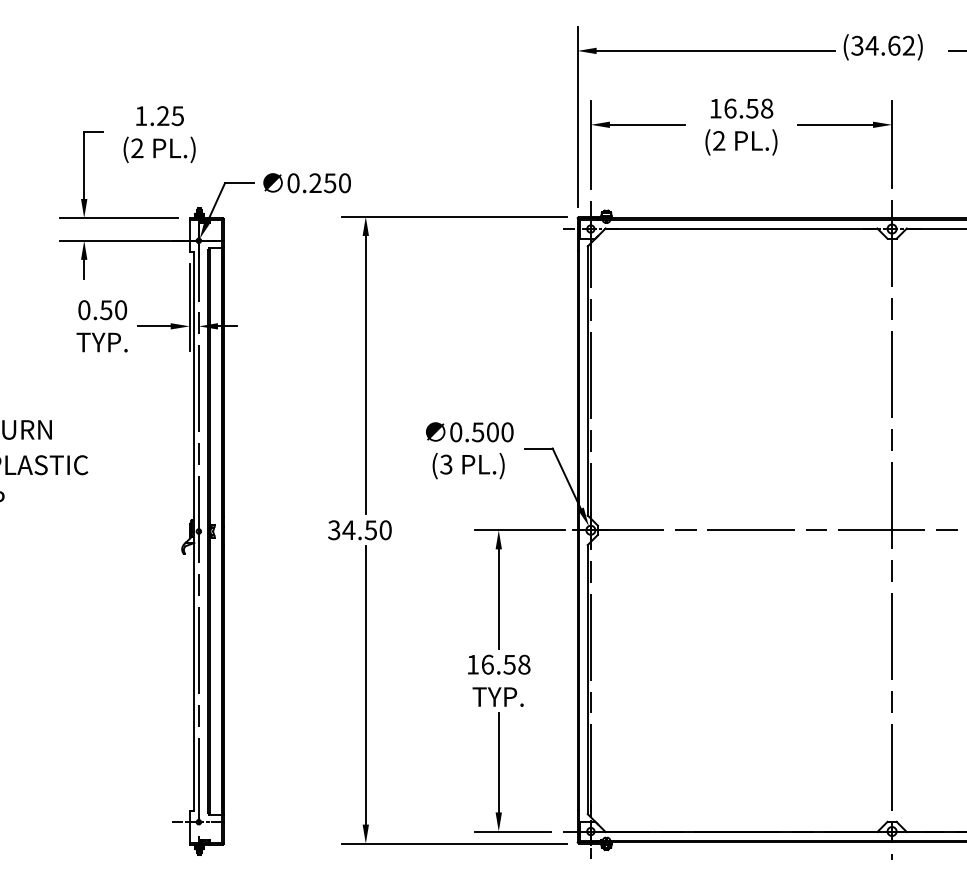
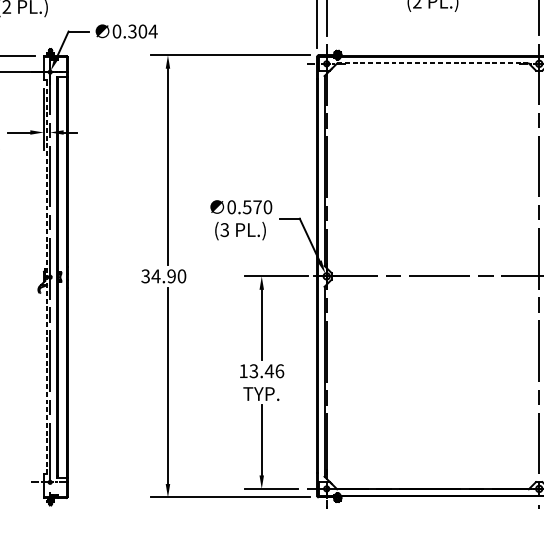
text: (330, 183) -> (143, 31), 0.250 -> 0.304
line: (741, 228) -> (433, 63), solid -> dashed
text: (492, 432) -> (257, 207), 0.500 -> 0.570
text: (370, 530) -> (171, 276), 34.50 -> 34.90
line: (194, 531) -> (47, 277), solid -> dashed
text: (505, 664) -> (266, 371), 16.58 -> 13.46

